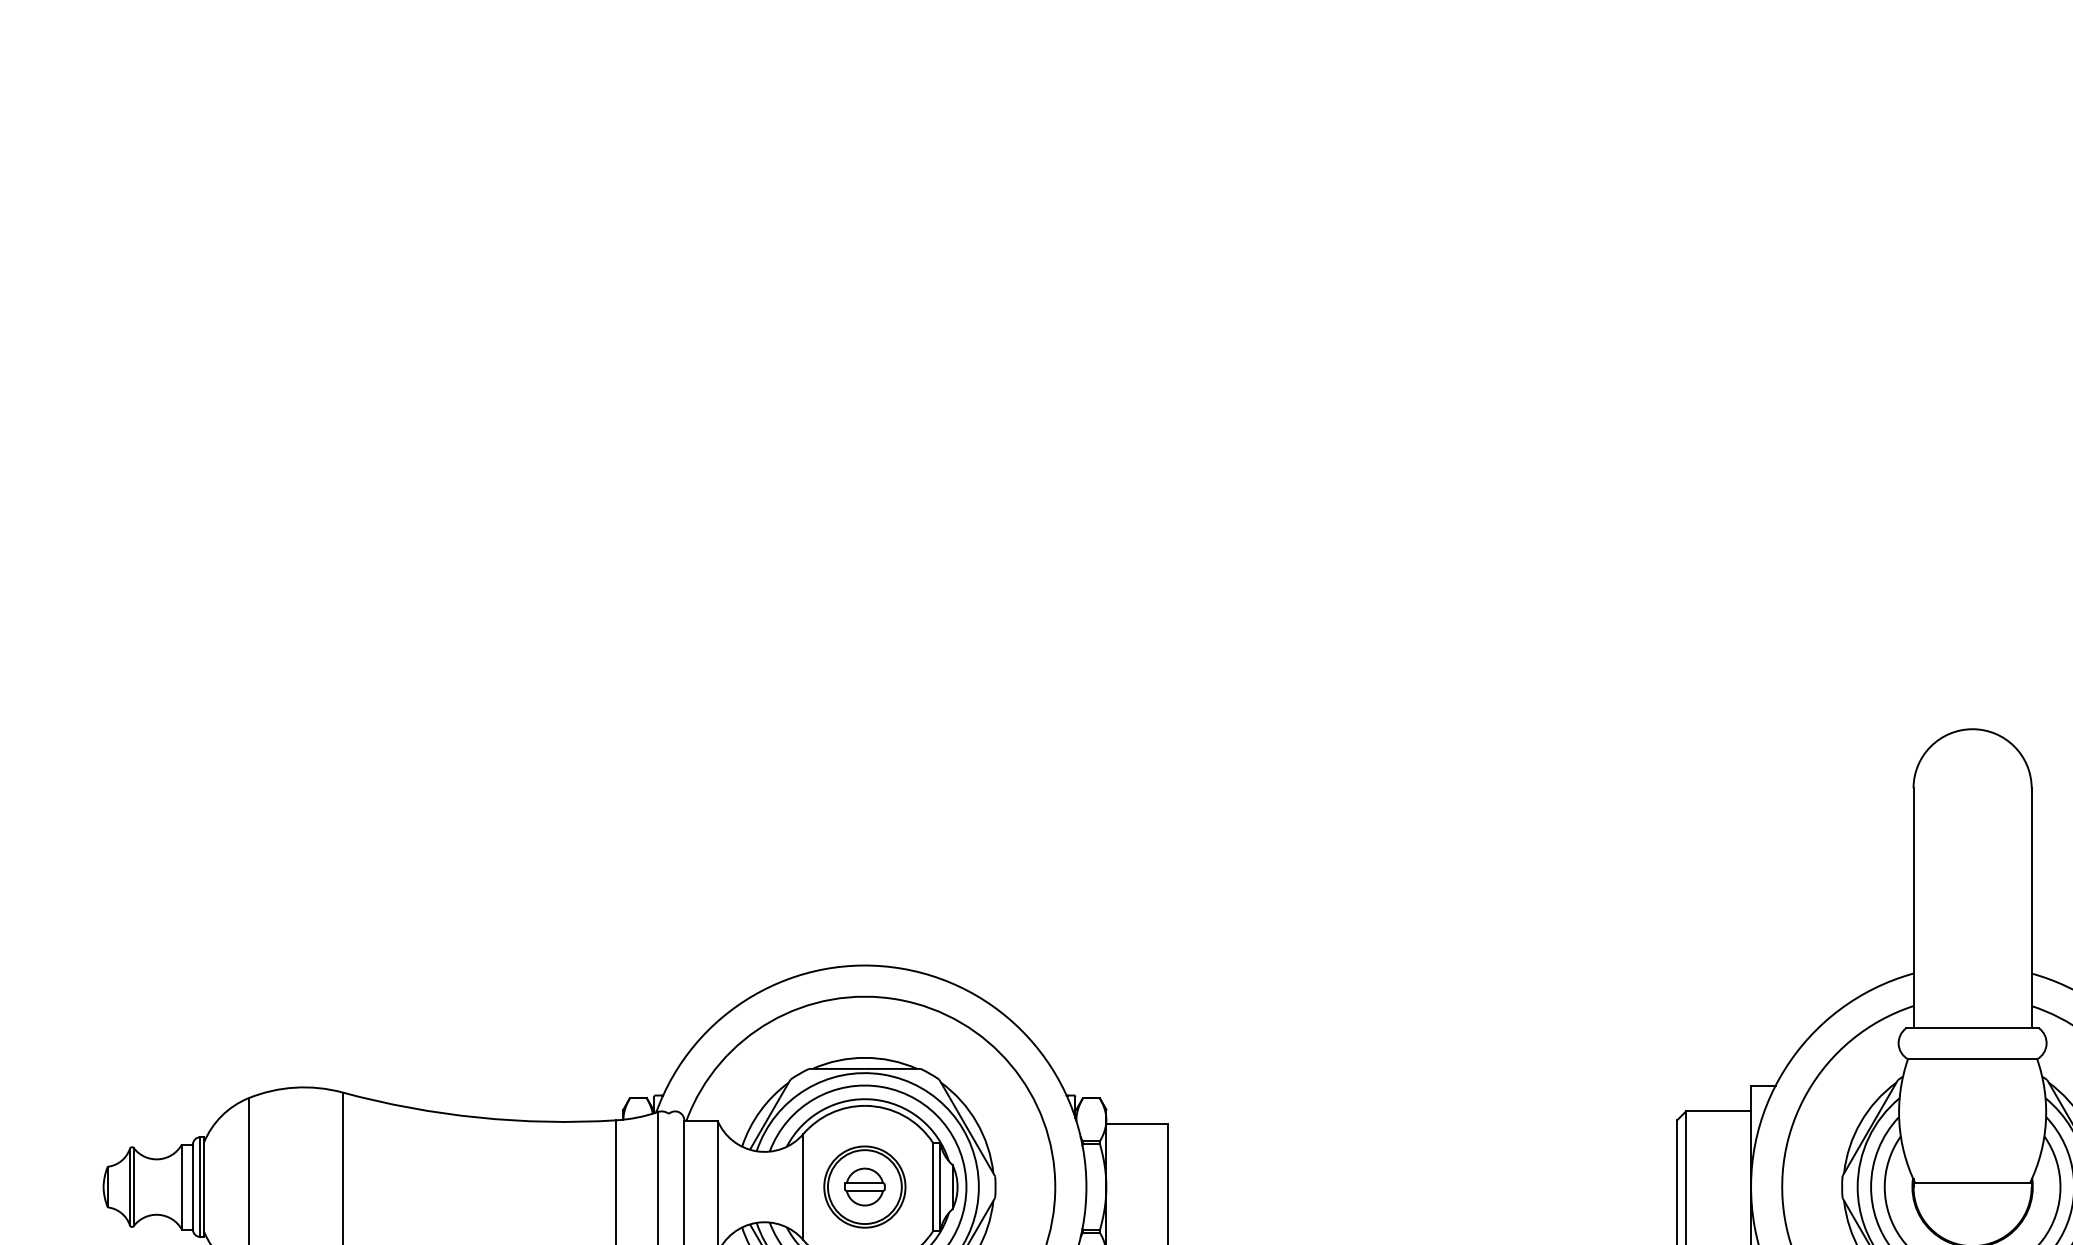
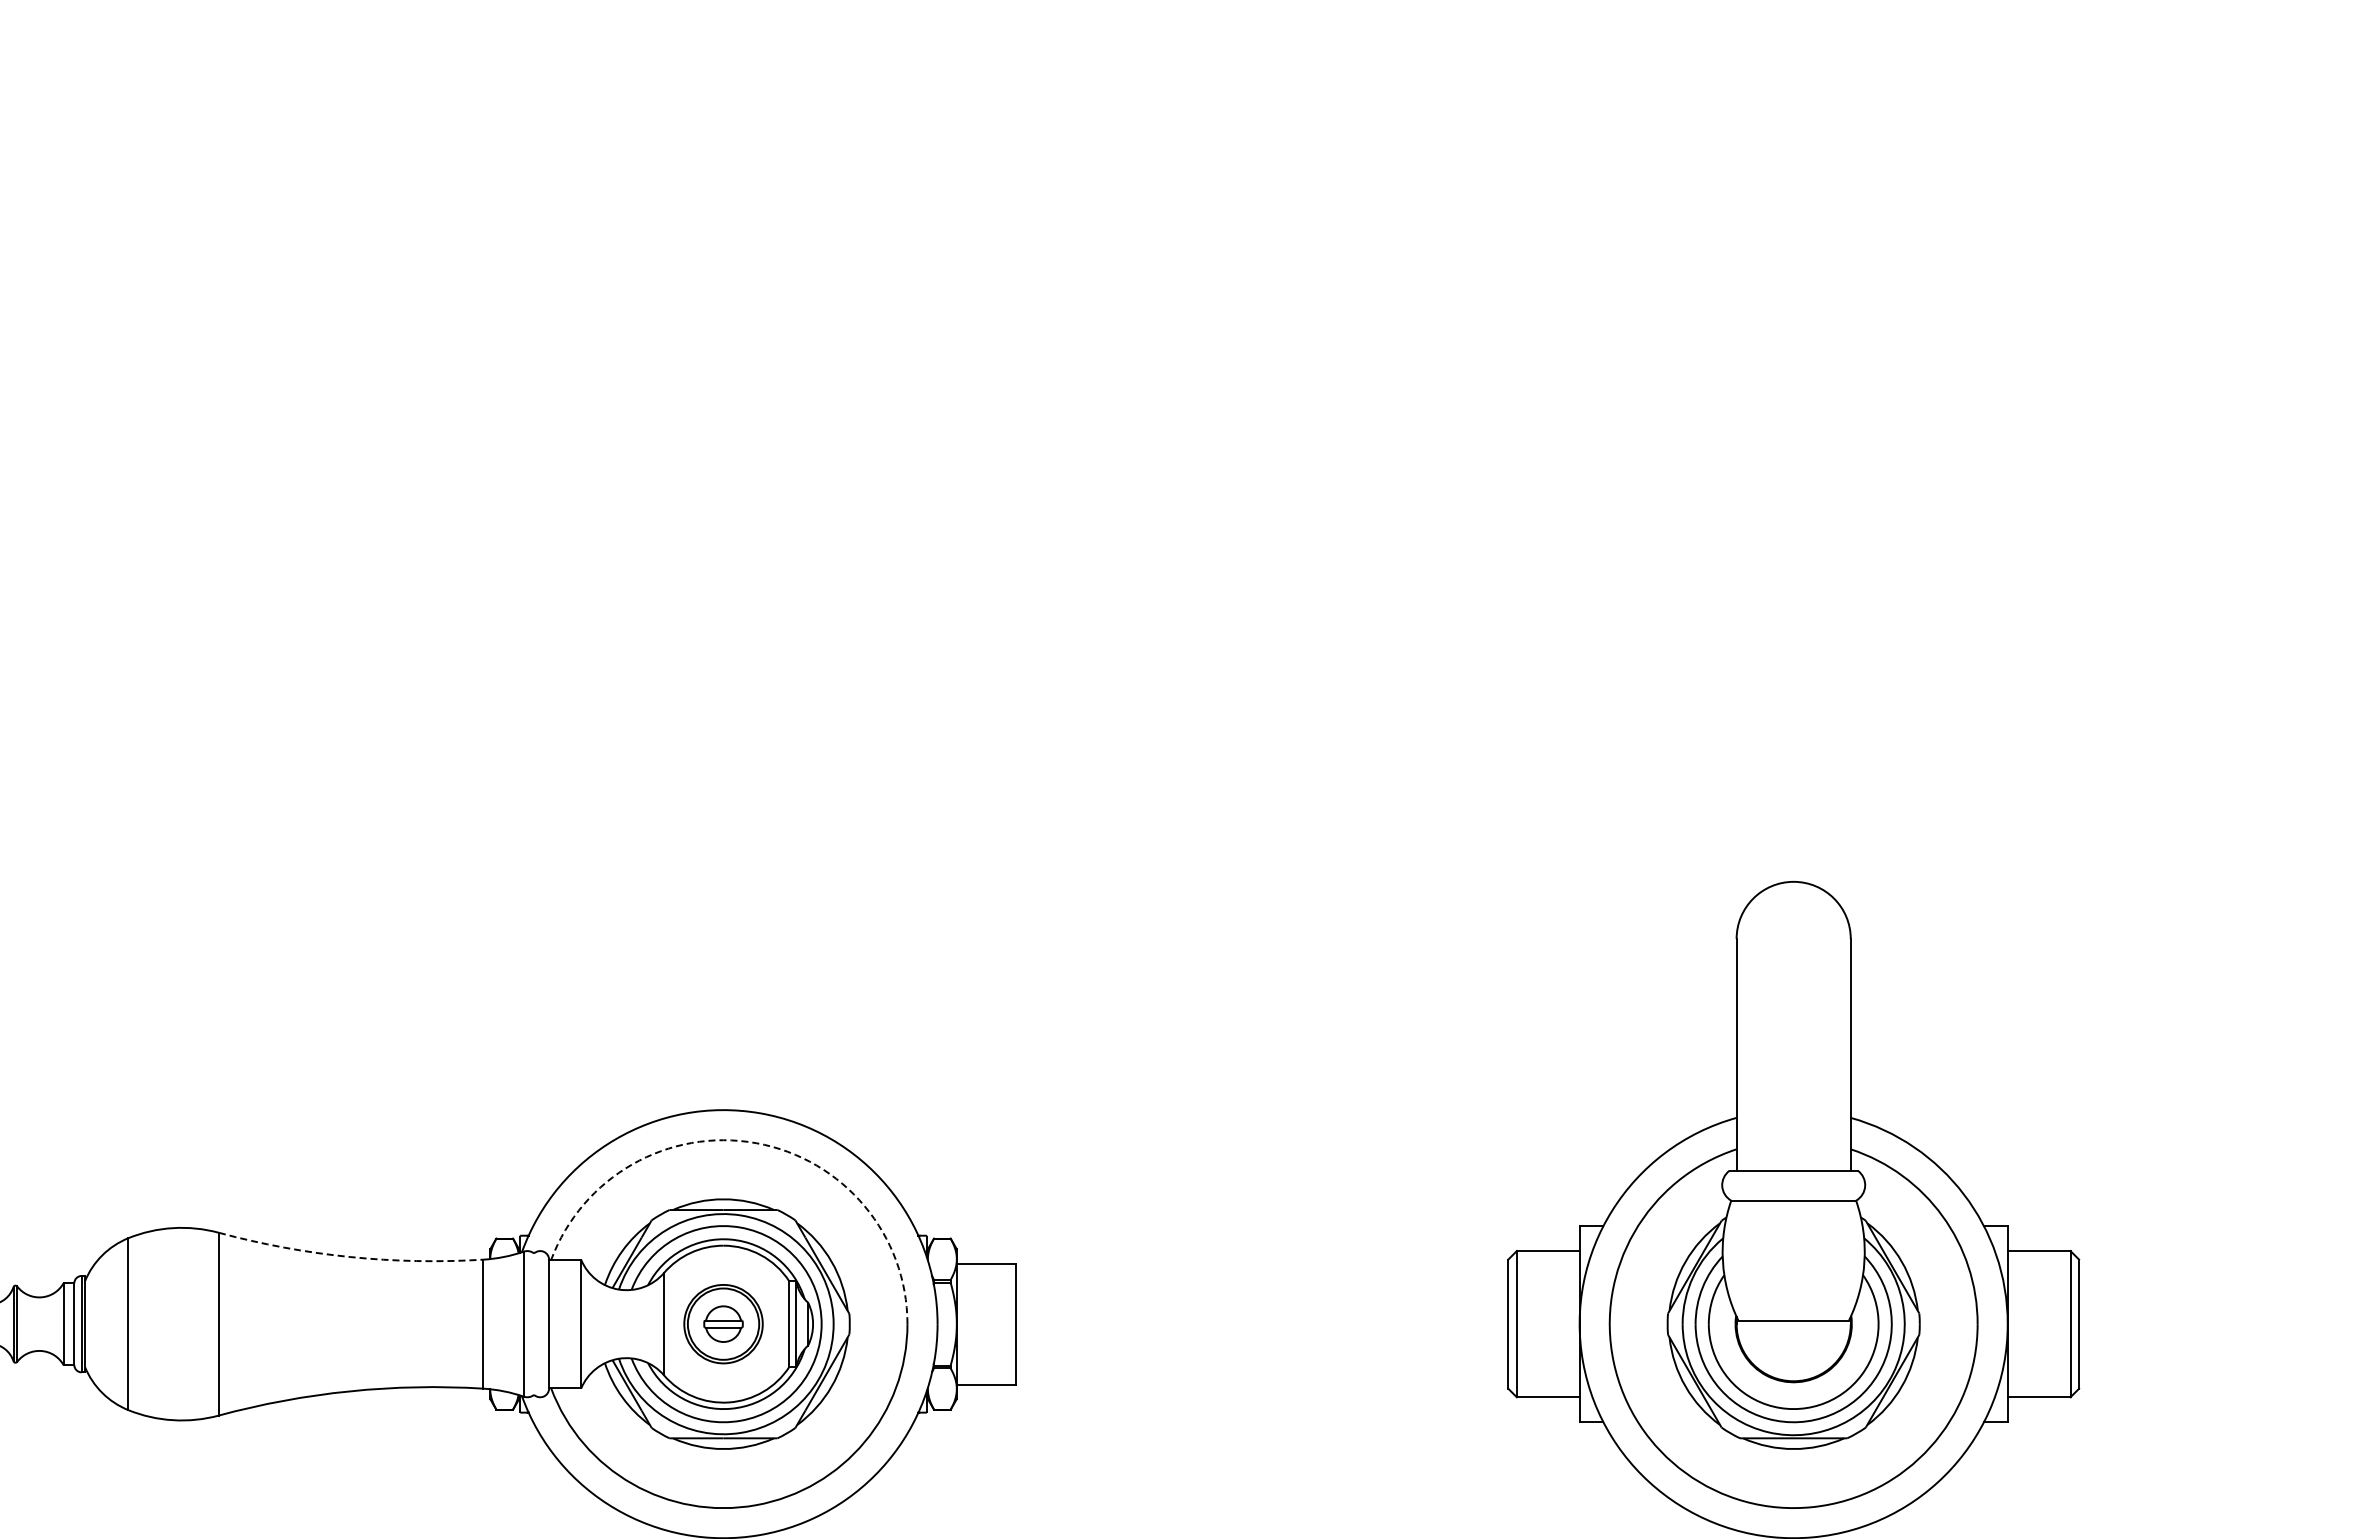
arc: (899, 1000) -> (756, 1143), solid -> dashed
arc: (478, 1118) -> (350, 1257), solid -> dashed

